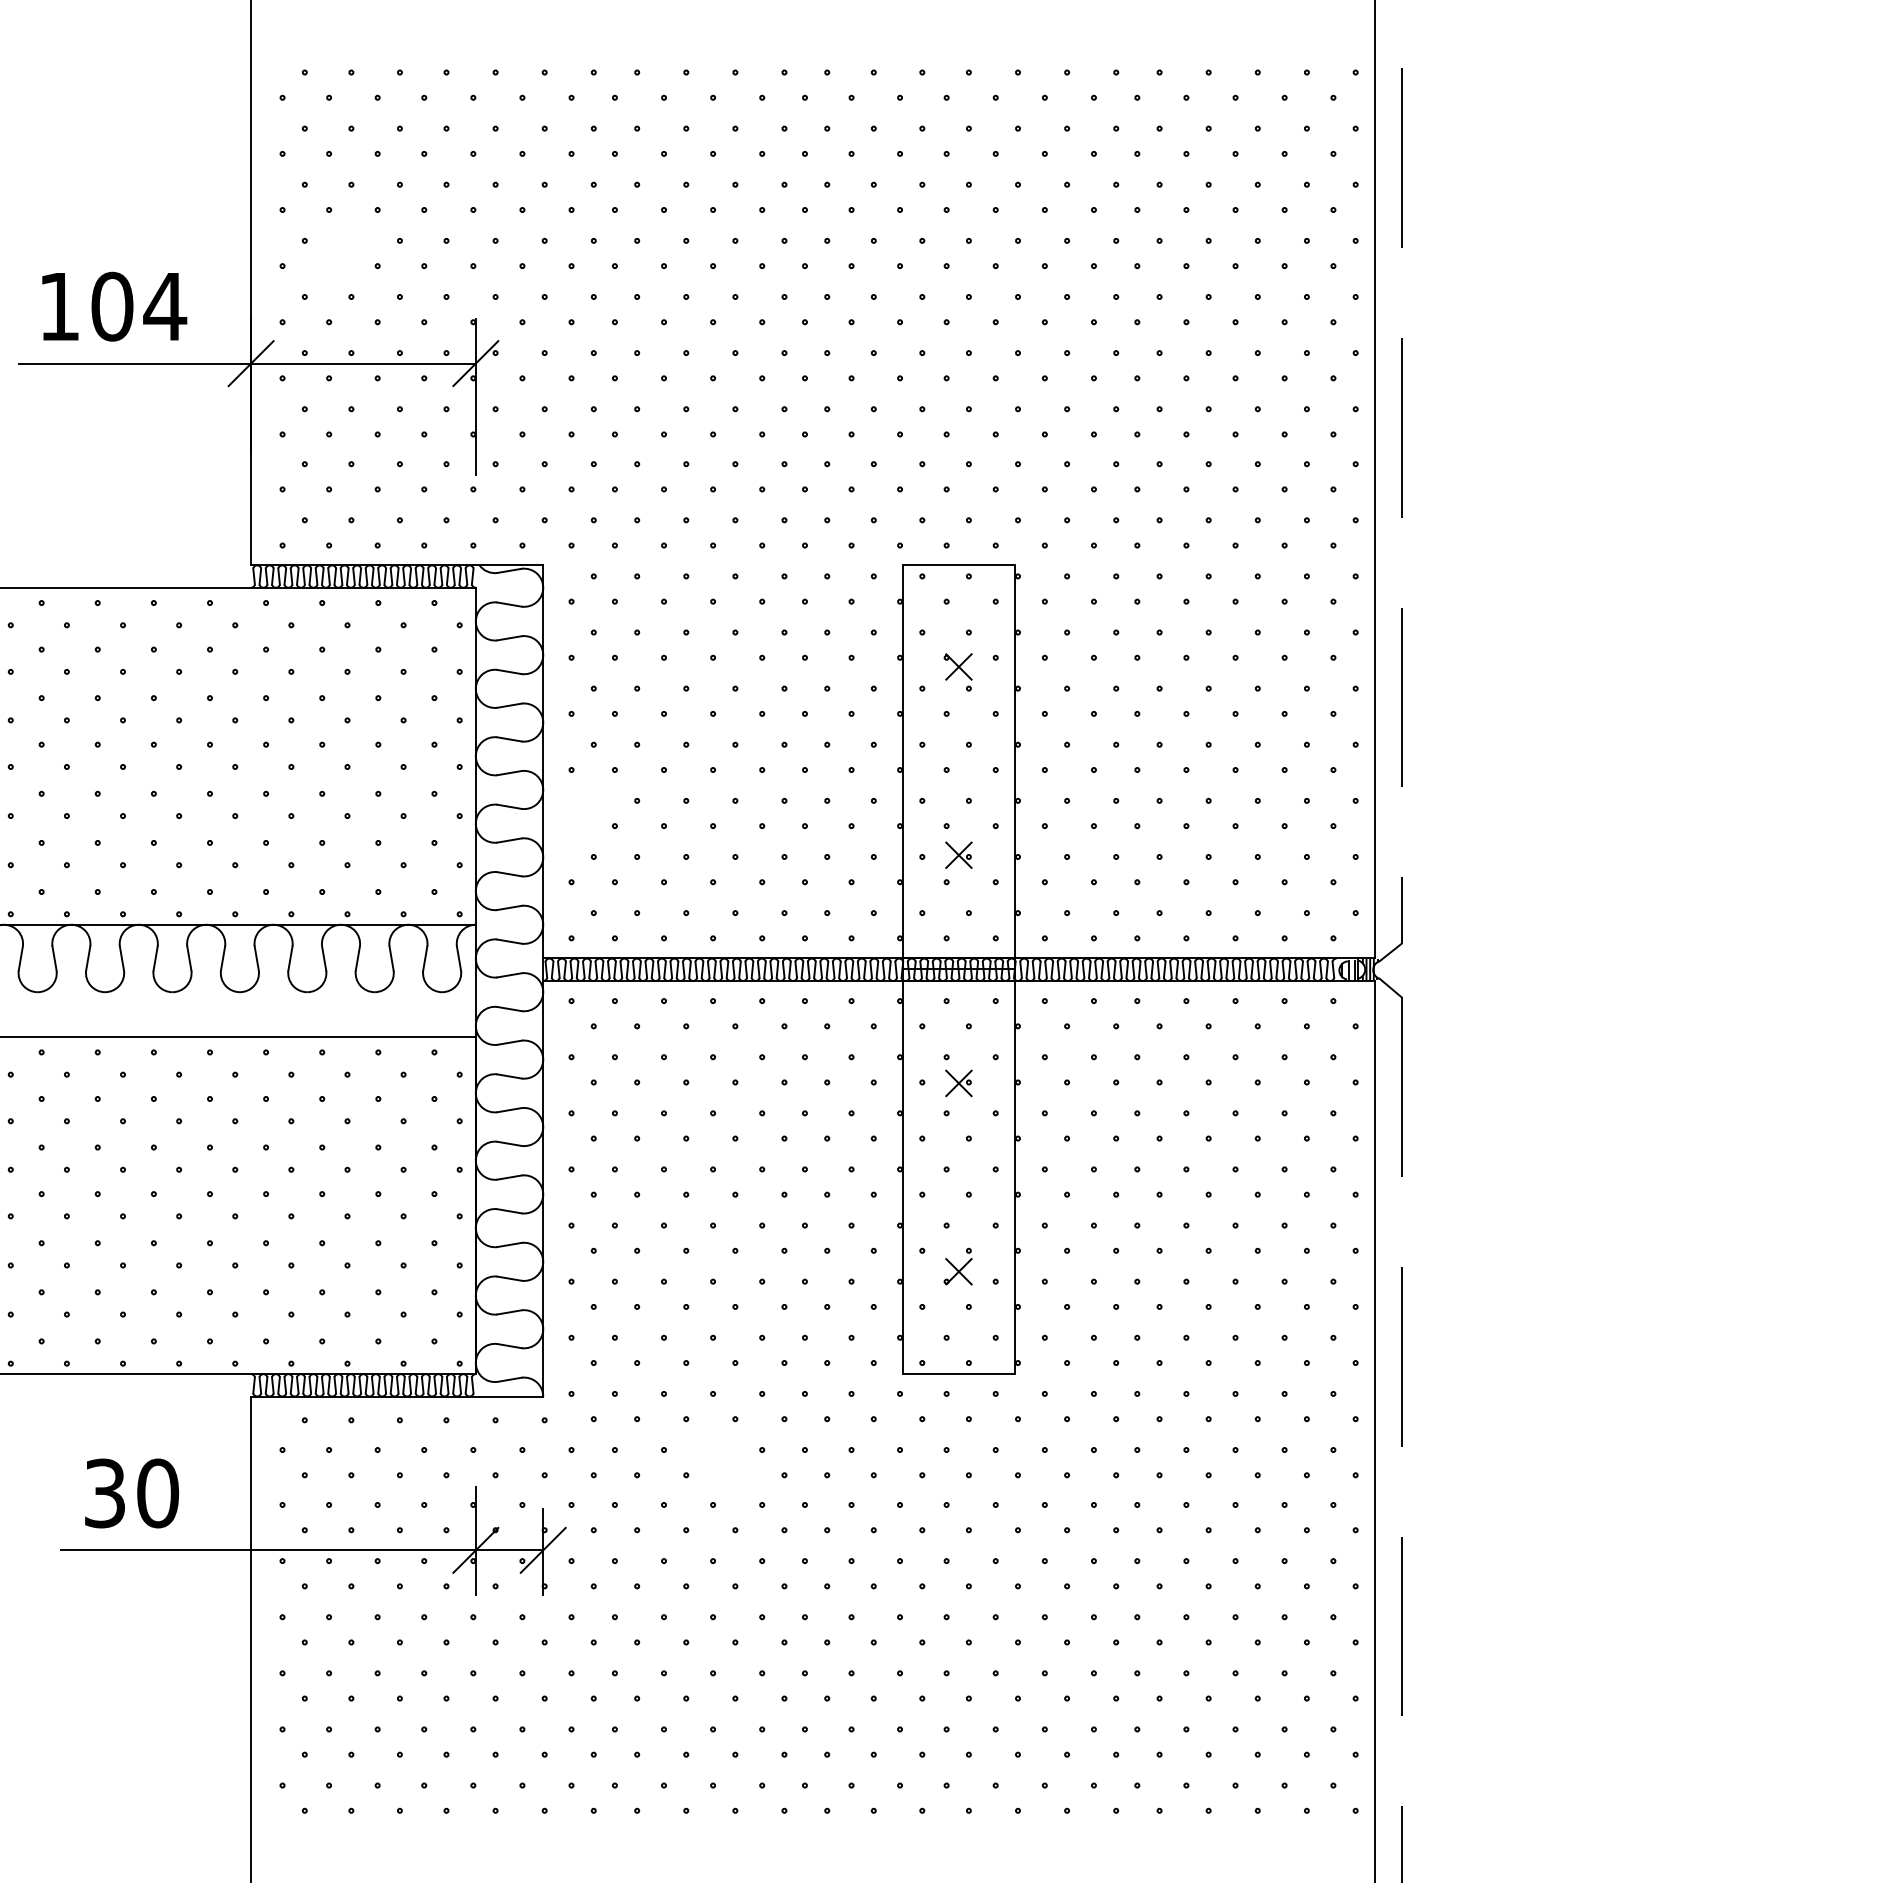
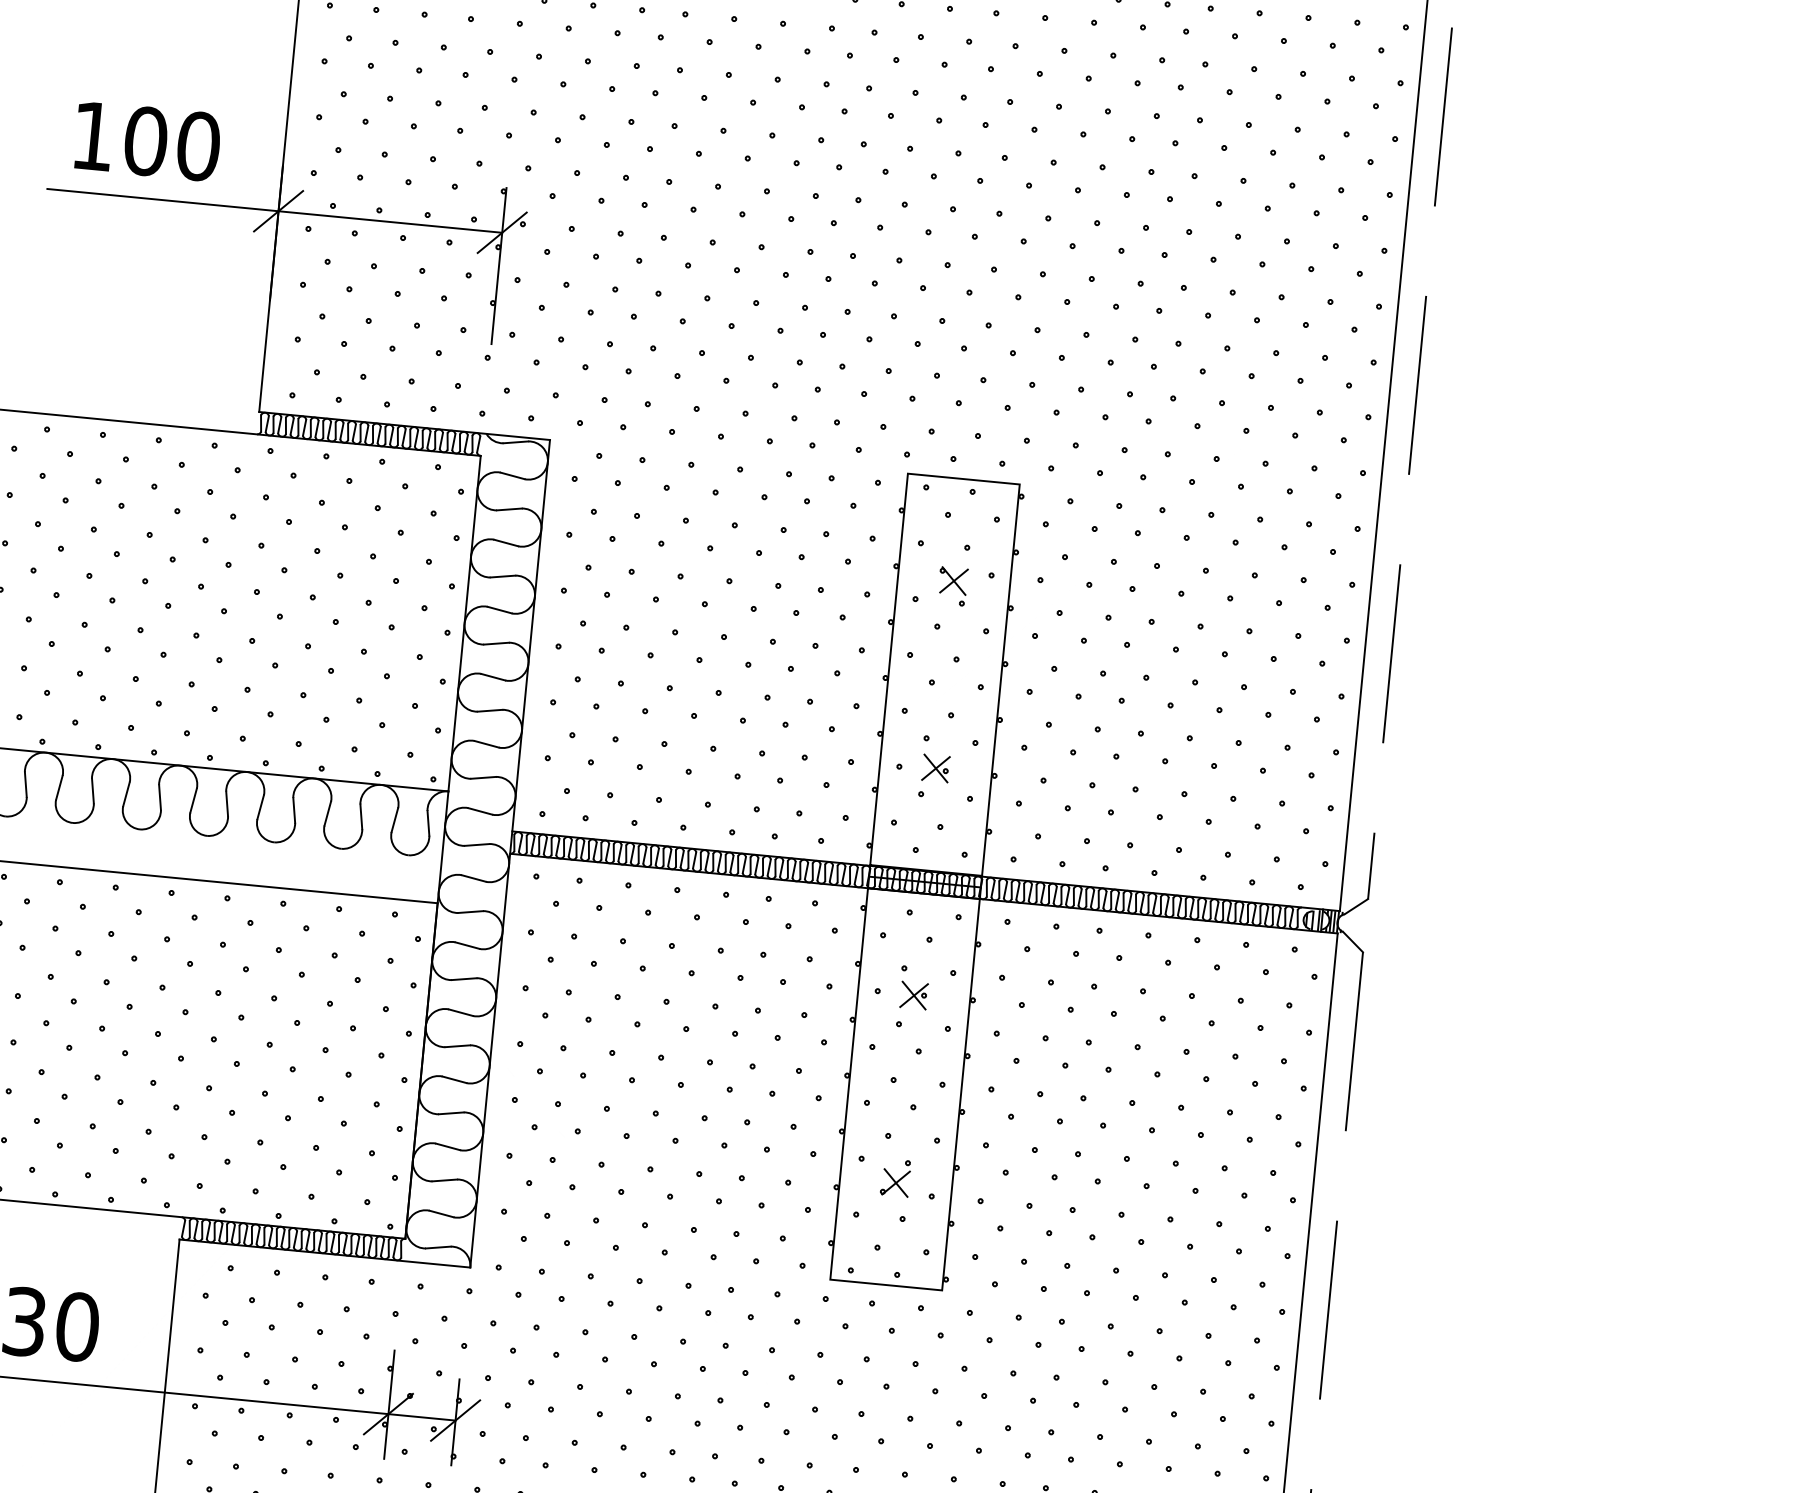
part: (349, 243) -> (387, 101), added
text: (165, 306) -> (198, 146), 104 -> 100
part: (573, 823) -> (555, 699), added
part: (714, 1452) -> (635, 1339), added

